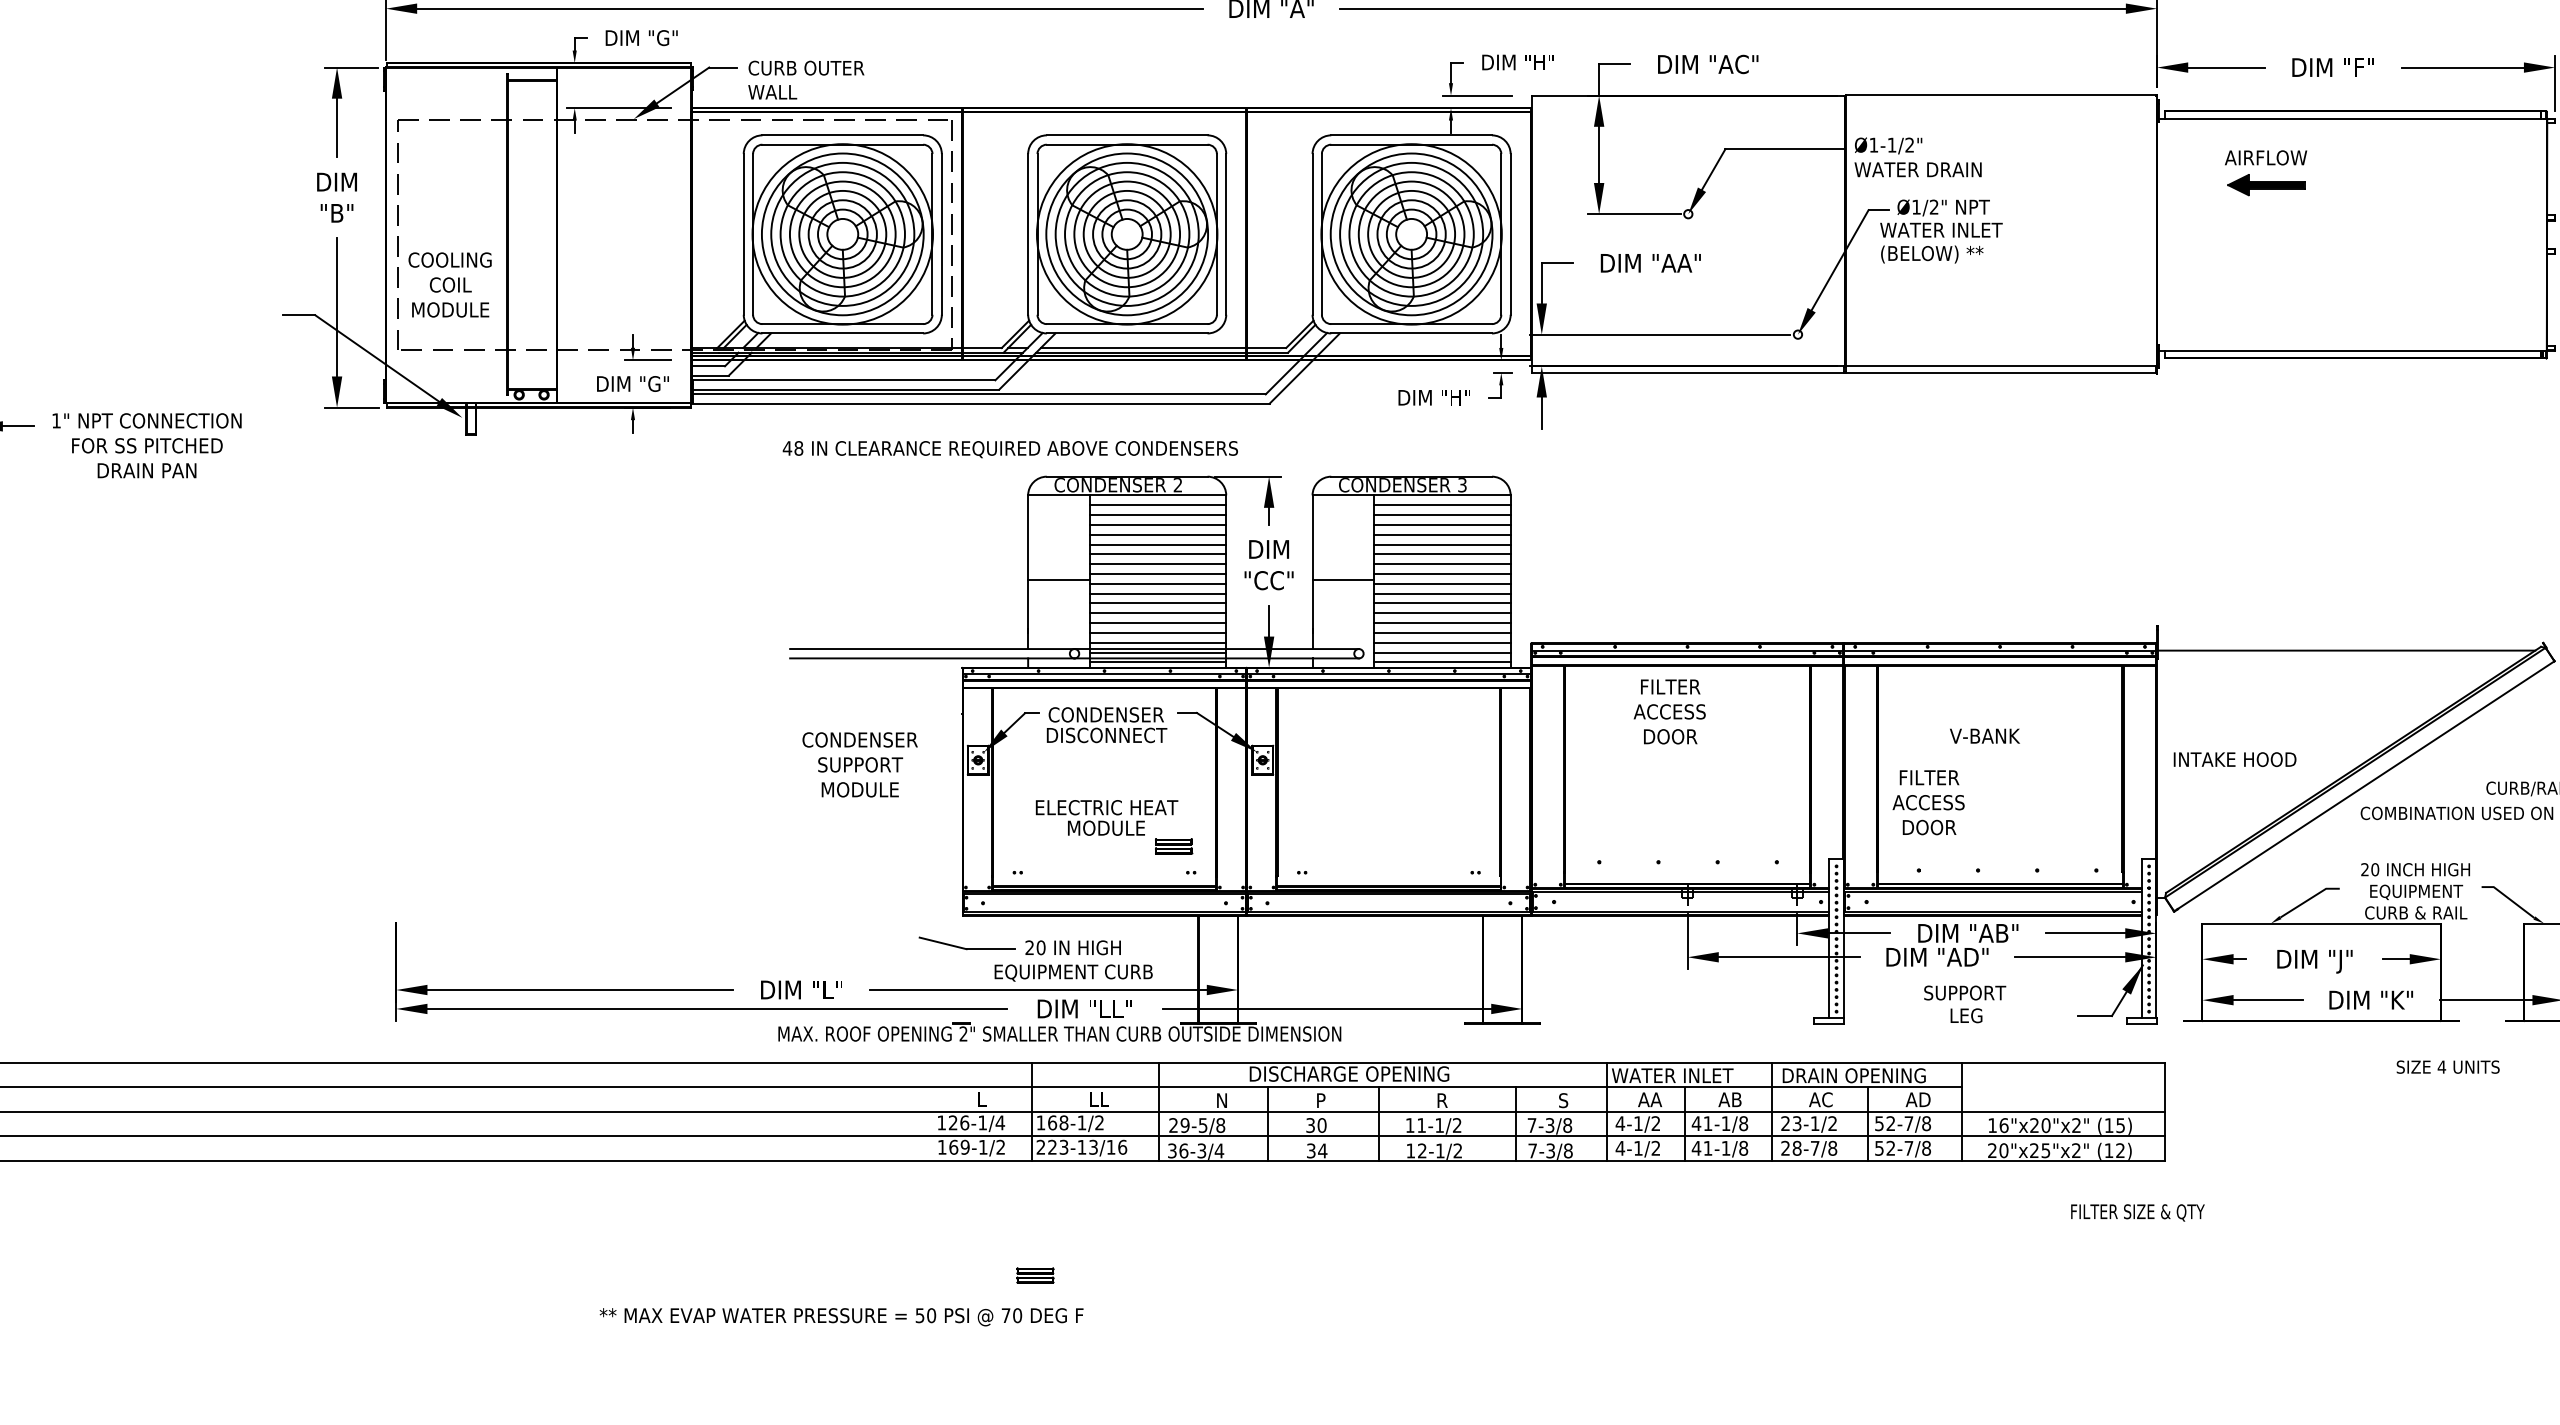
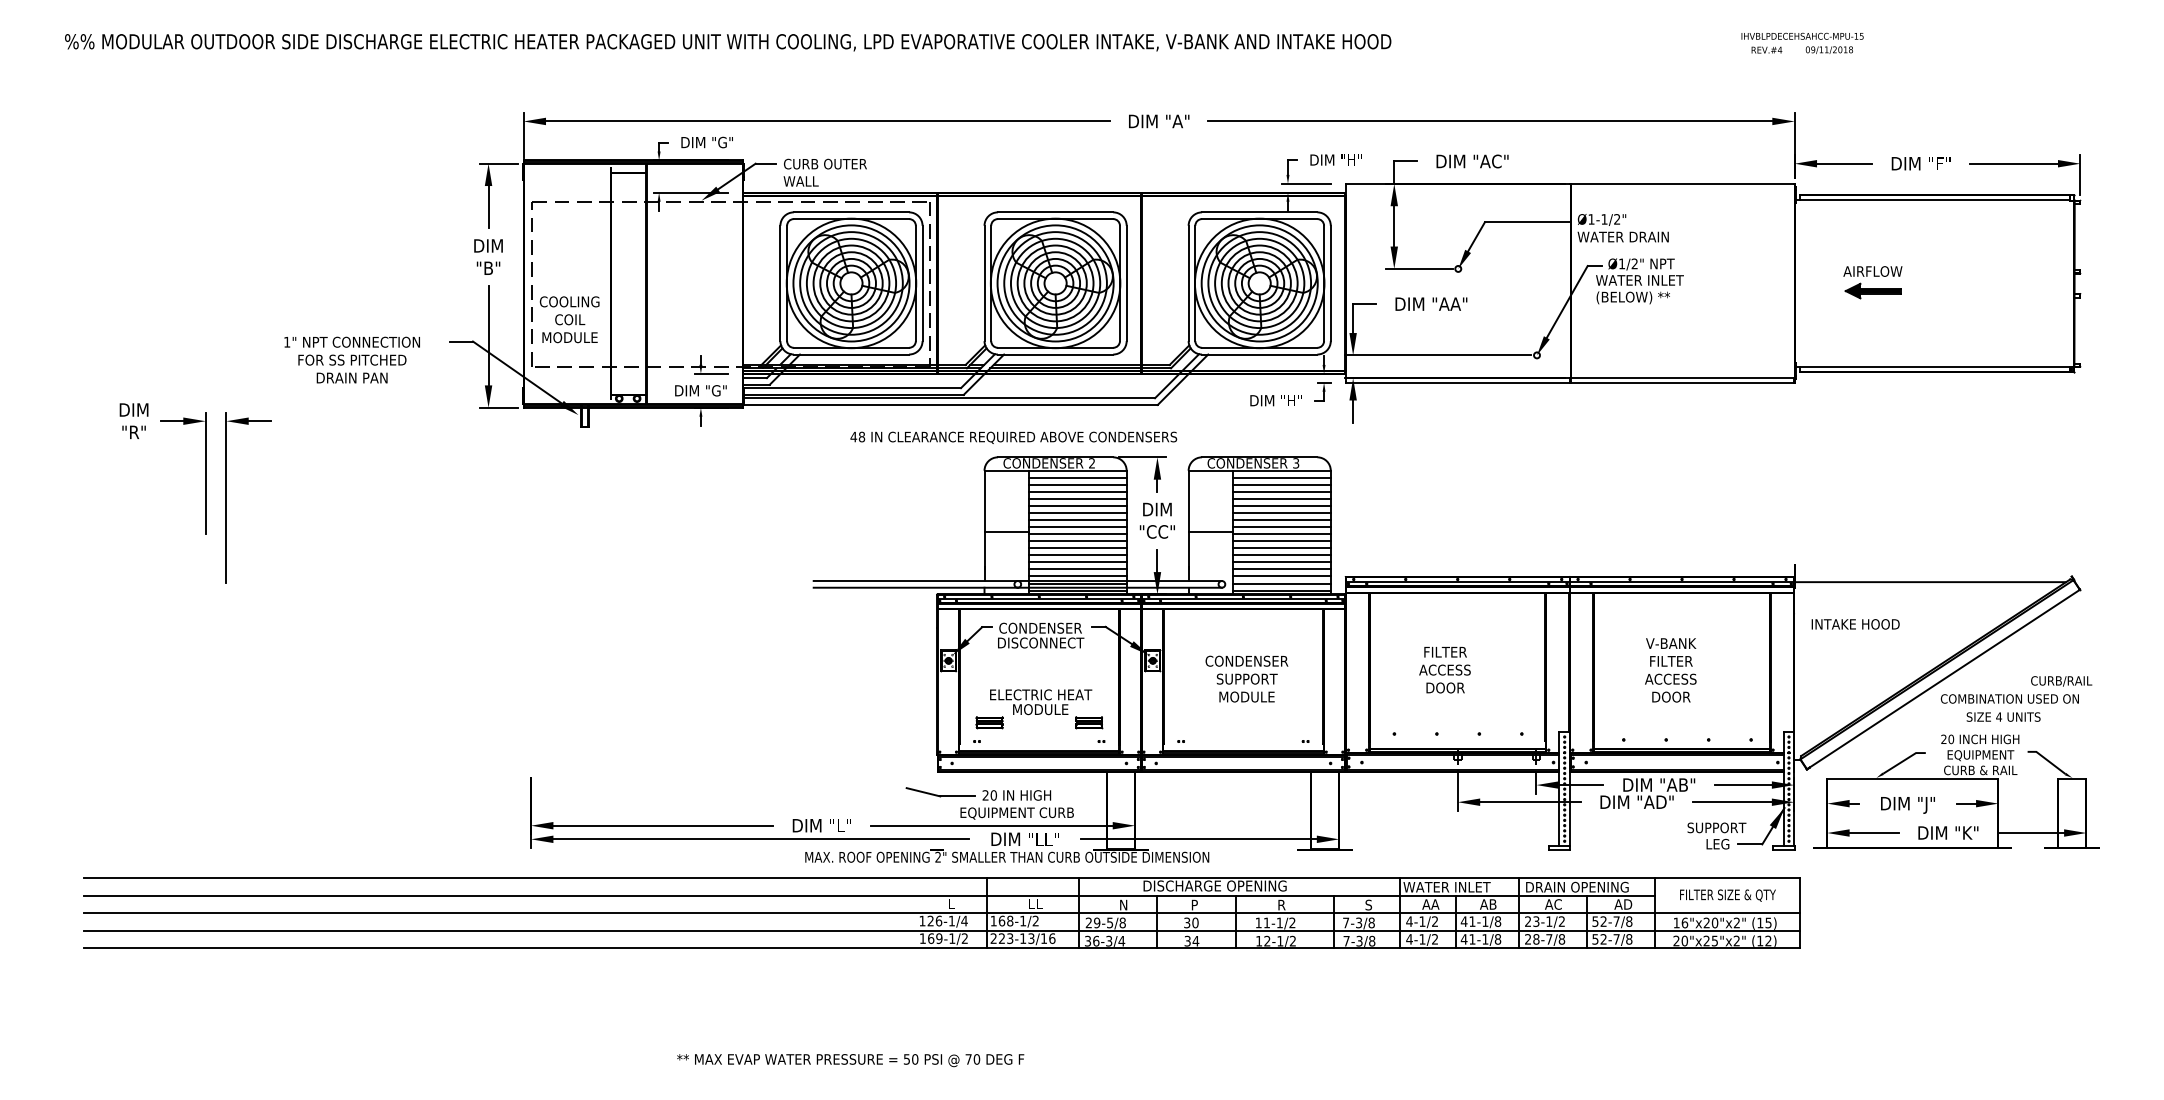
part: (2265, 173) -> (1872, 282), moved
text: (146, 444) -> (351, 359), moved
text: (1010, 449) -> (1013, 437), moved
text: (1669, 712) -> (1444, 670), moved
text: (2234, 759) -> (1855, 624), moved
text: (859, 763) -> (1246, 678), moved
text: (1928, 802) -> (1670, 679), moved
text: (1964, 1003) -> (1716, 835), moved
text: (2448, 1066) -> (2003, 716), moved
text: (2137, 1212) -> (1727, 895), moved
part: (1035, 1275) -> (989, 722), moved

